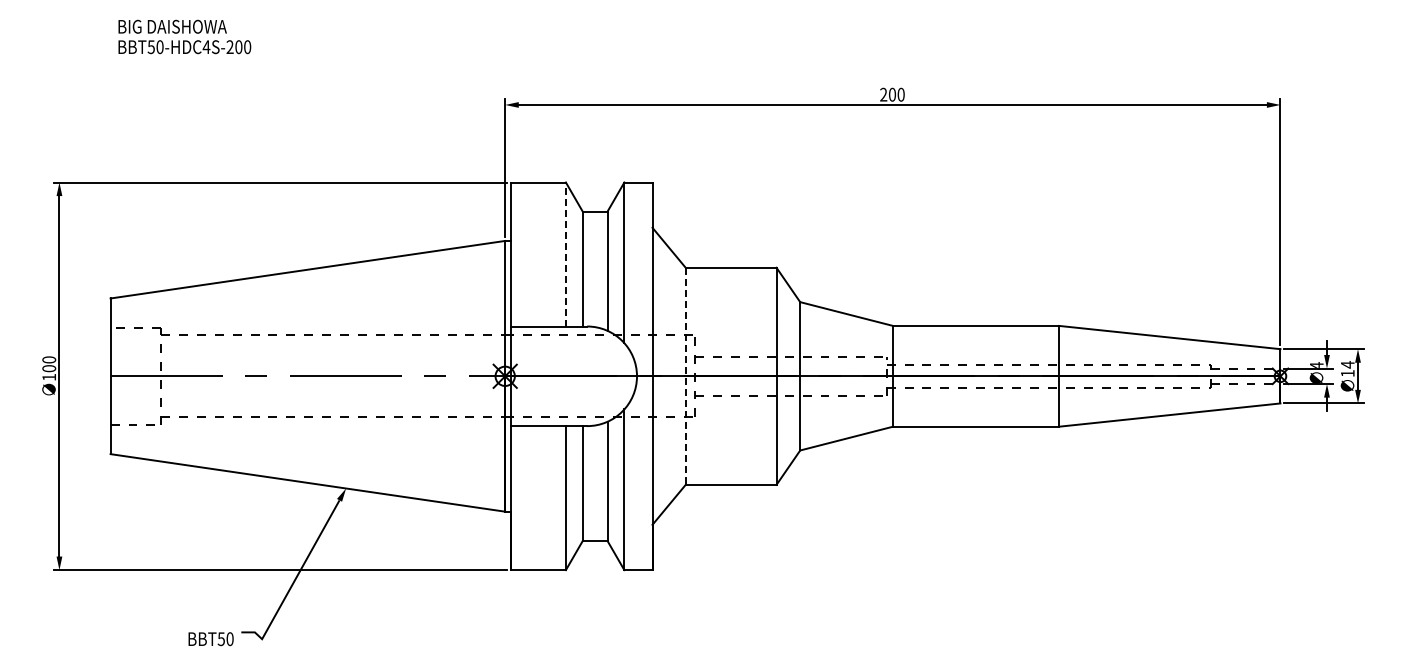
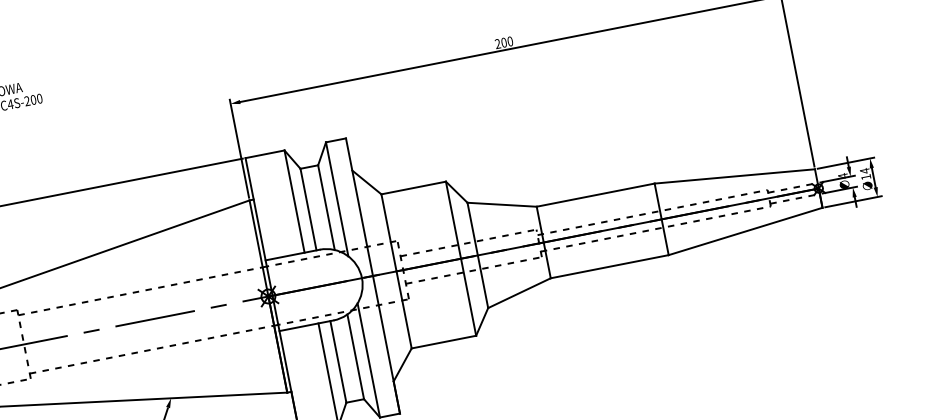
line: (565, 254) -> (294, 201), dashed -> solid
line: (685, 376) -> (396, 271), dashed -> solid

